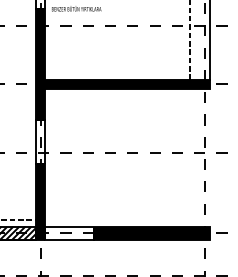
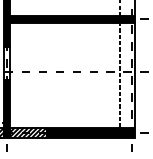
line: (189, 157) -> (119, 75), added
line: (209, 157) -> (135, 75), added
hatch: (69, 233) -> (28, 132), added

